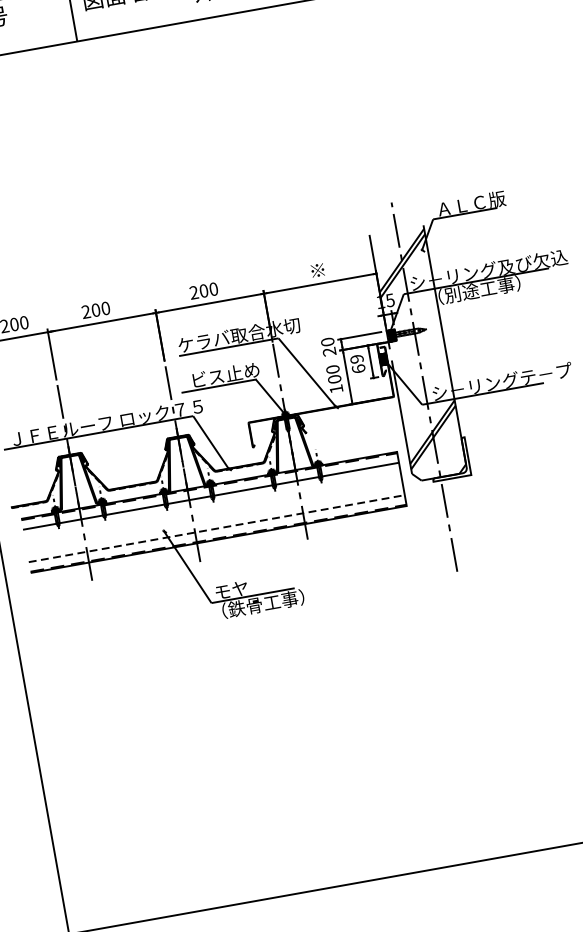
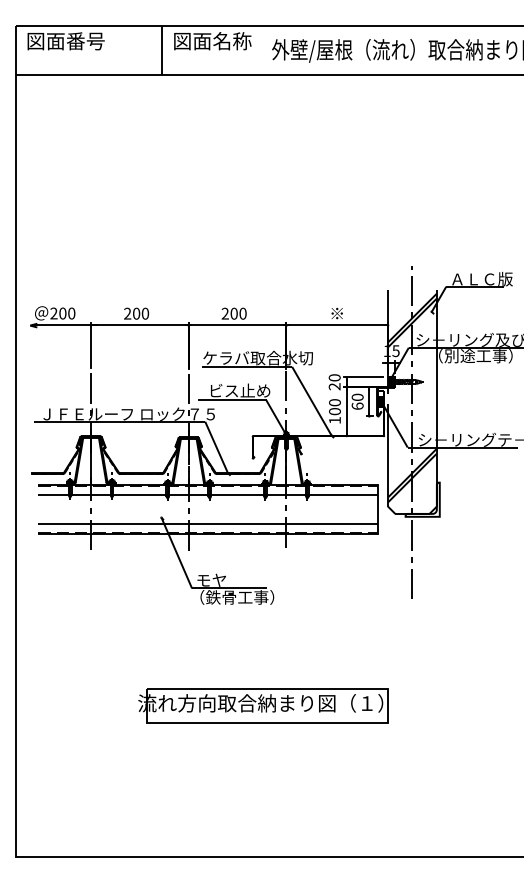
text: (356, 359) -> (357, 397), 69 -> 60
line: (217, 529) -> (208, 524), dashed -> solid
part: (313, 718) -> (263, 705), added

